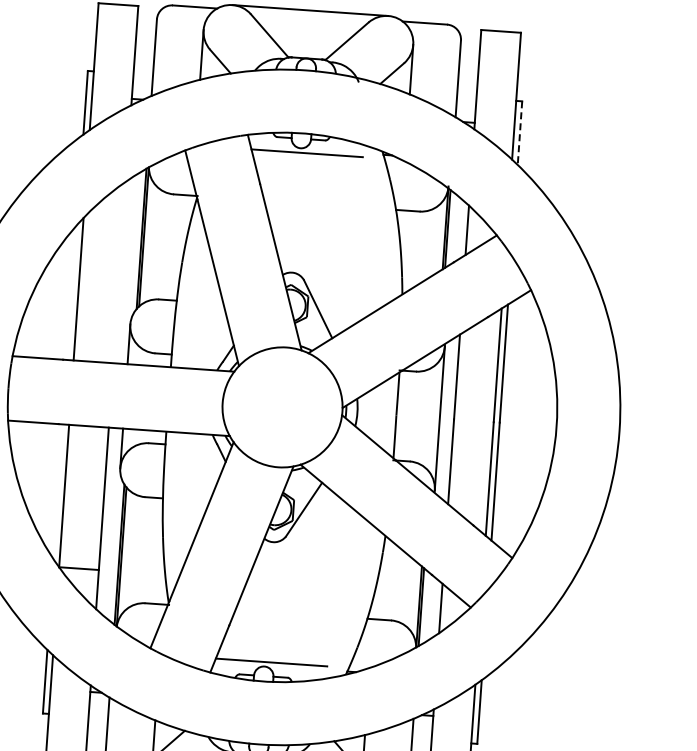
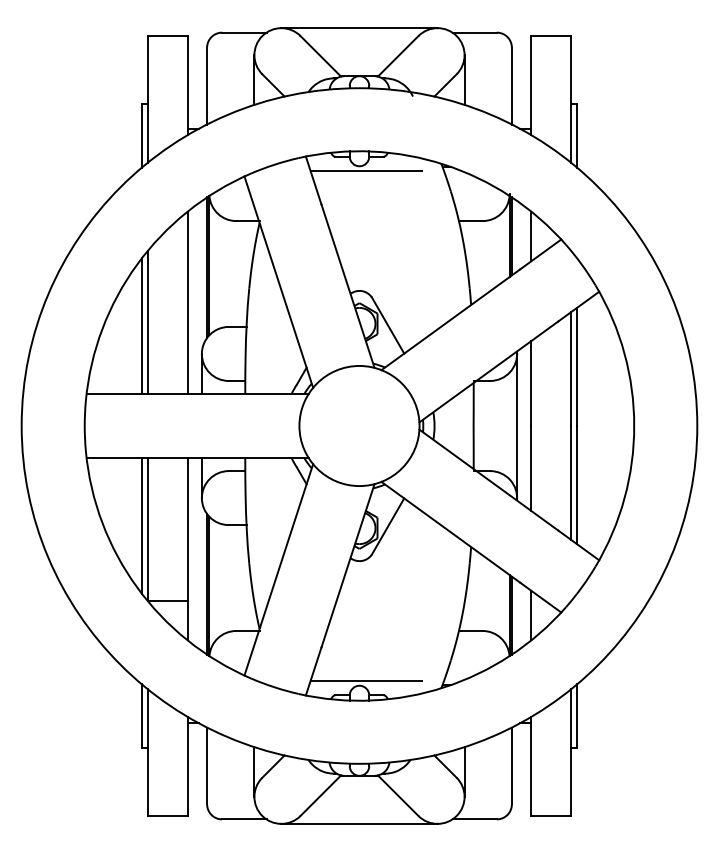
line: (520, 132) -> (577, 135), dashed -> solid
line: (119, 272) -> (187, 302), added
line: (72, 291) -> (141, 325), added
line: (58, 491) -> (141, 525), added

